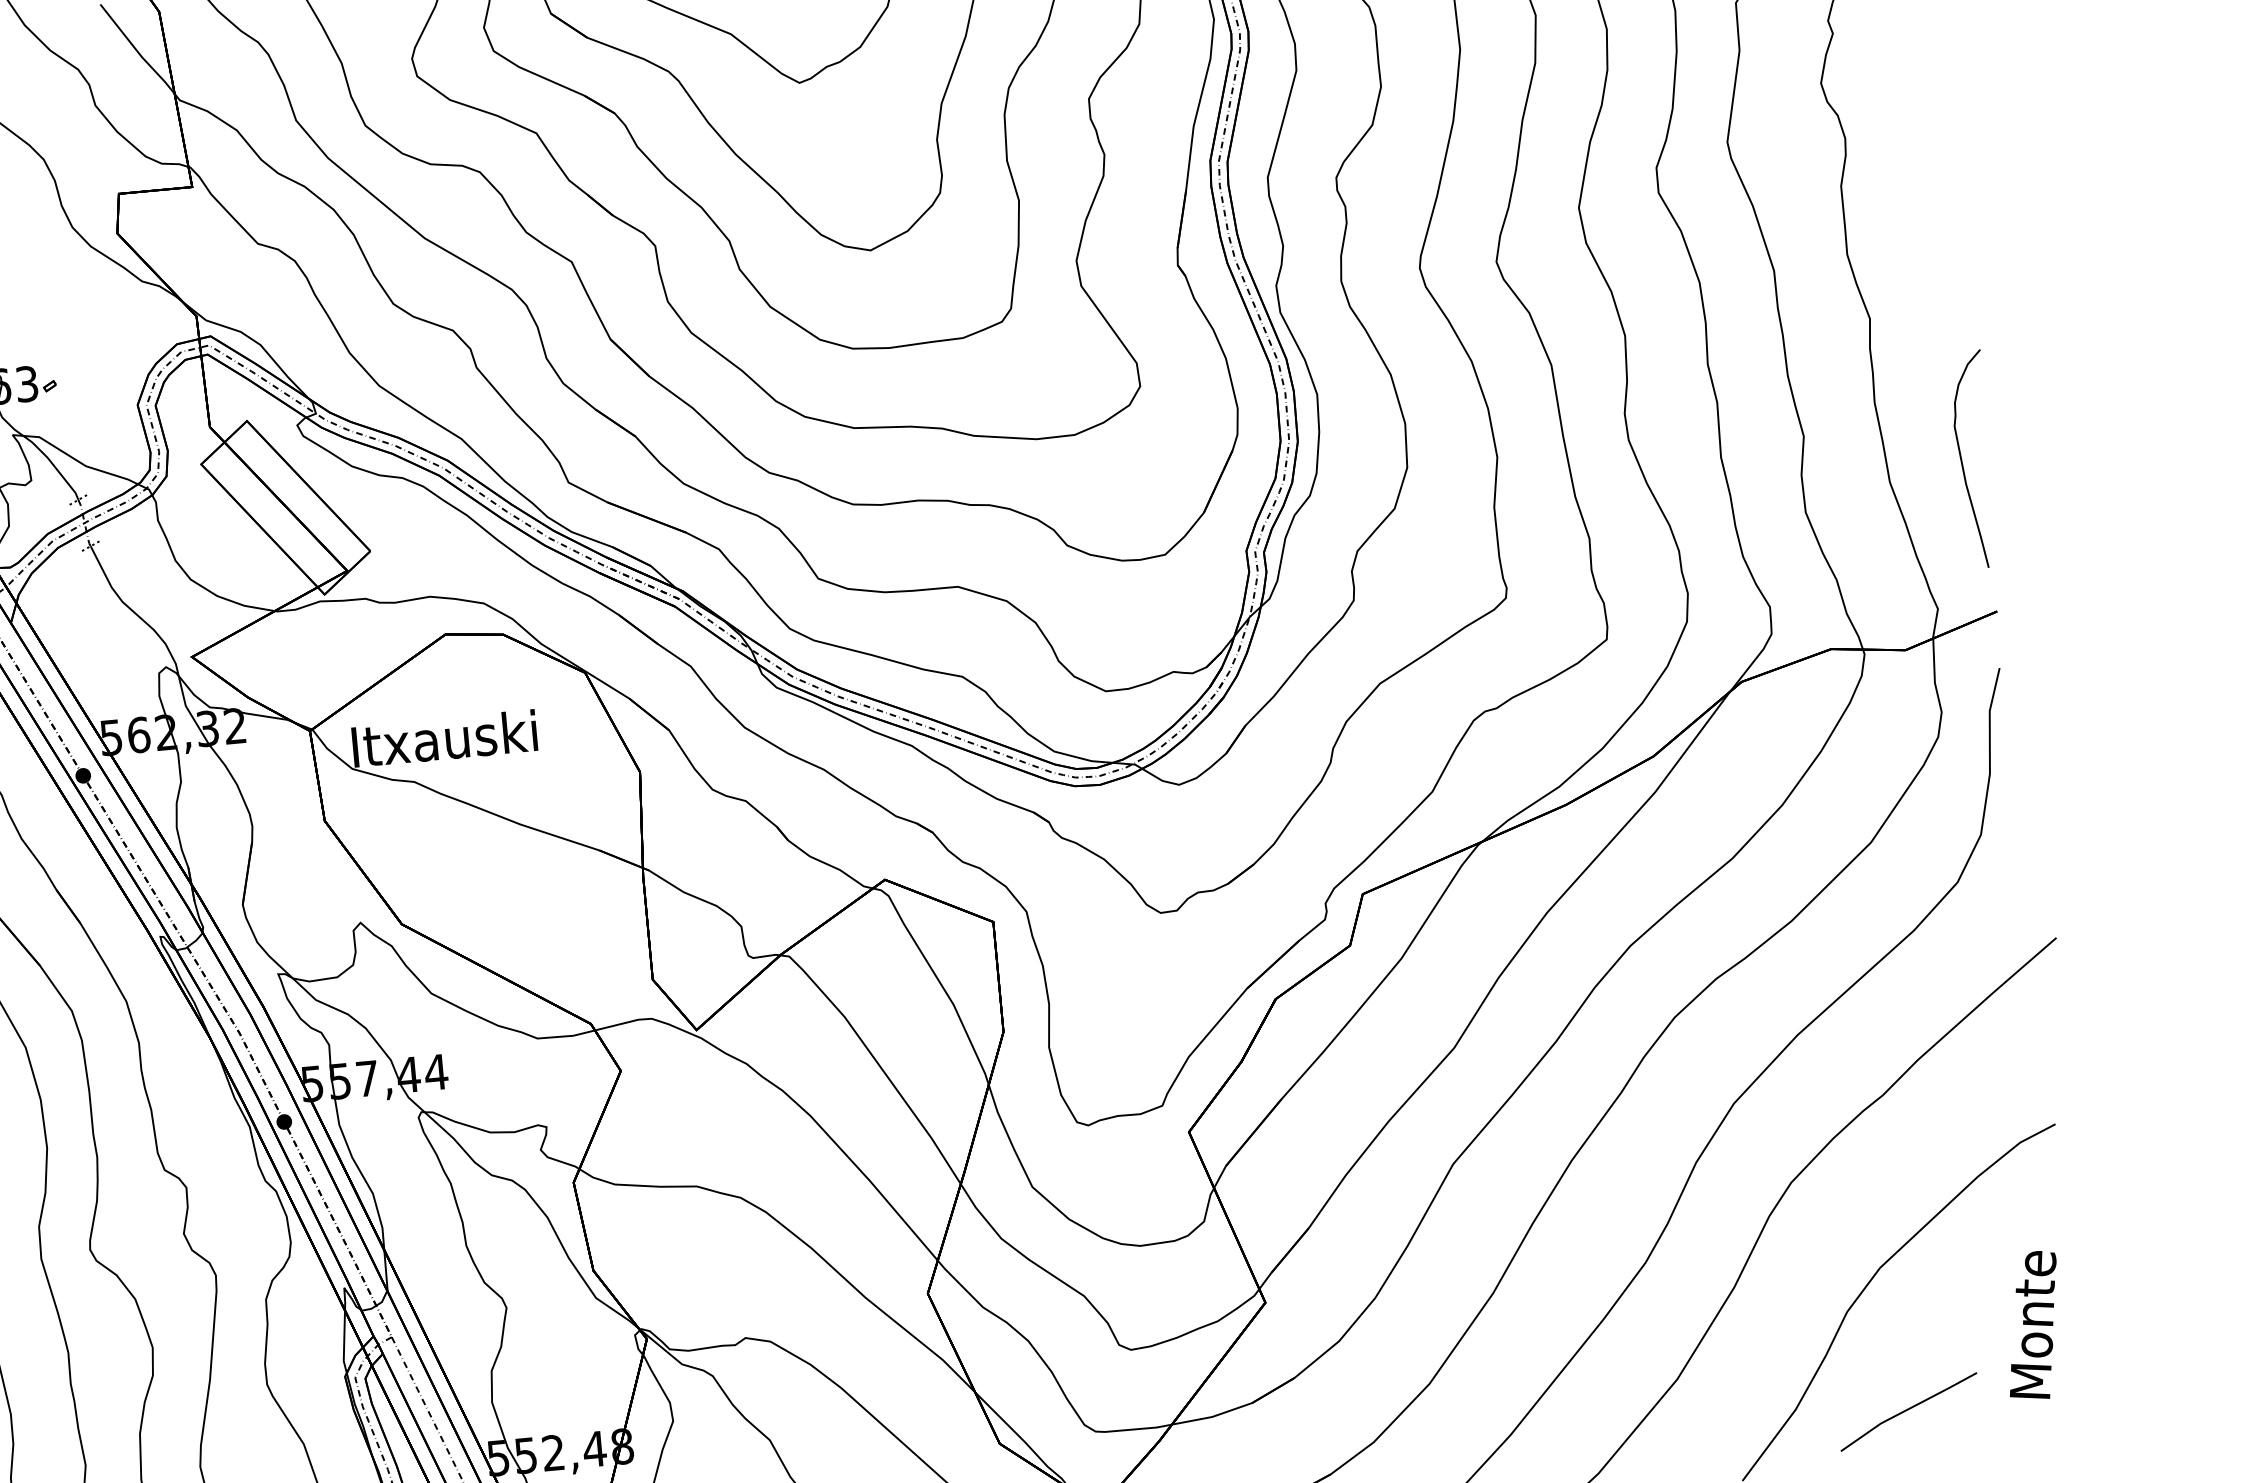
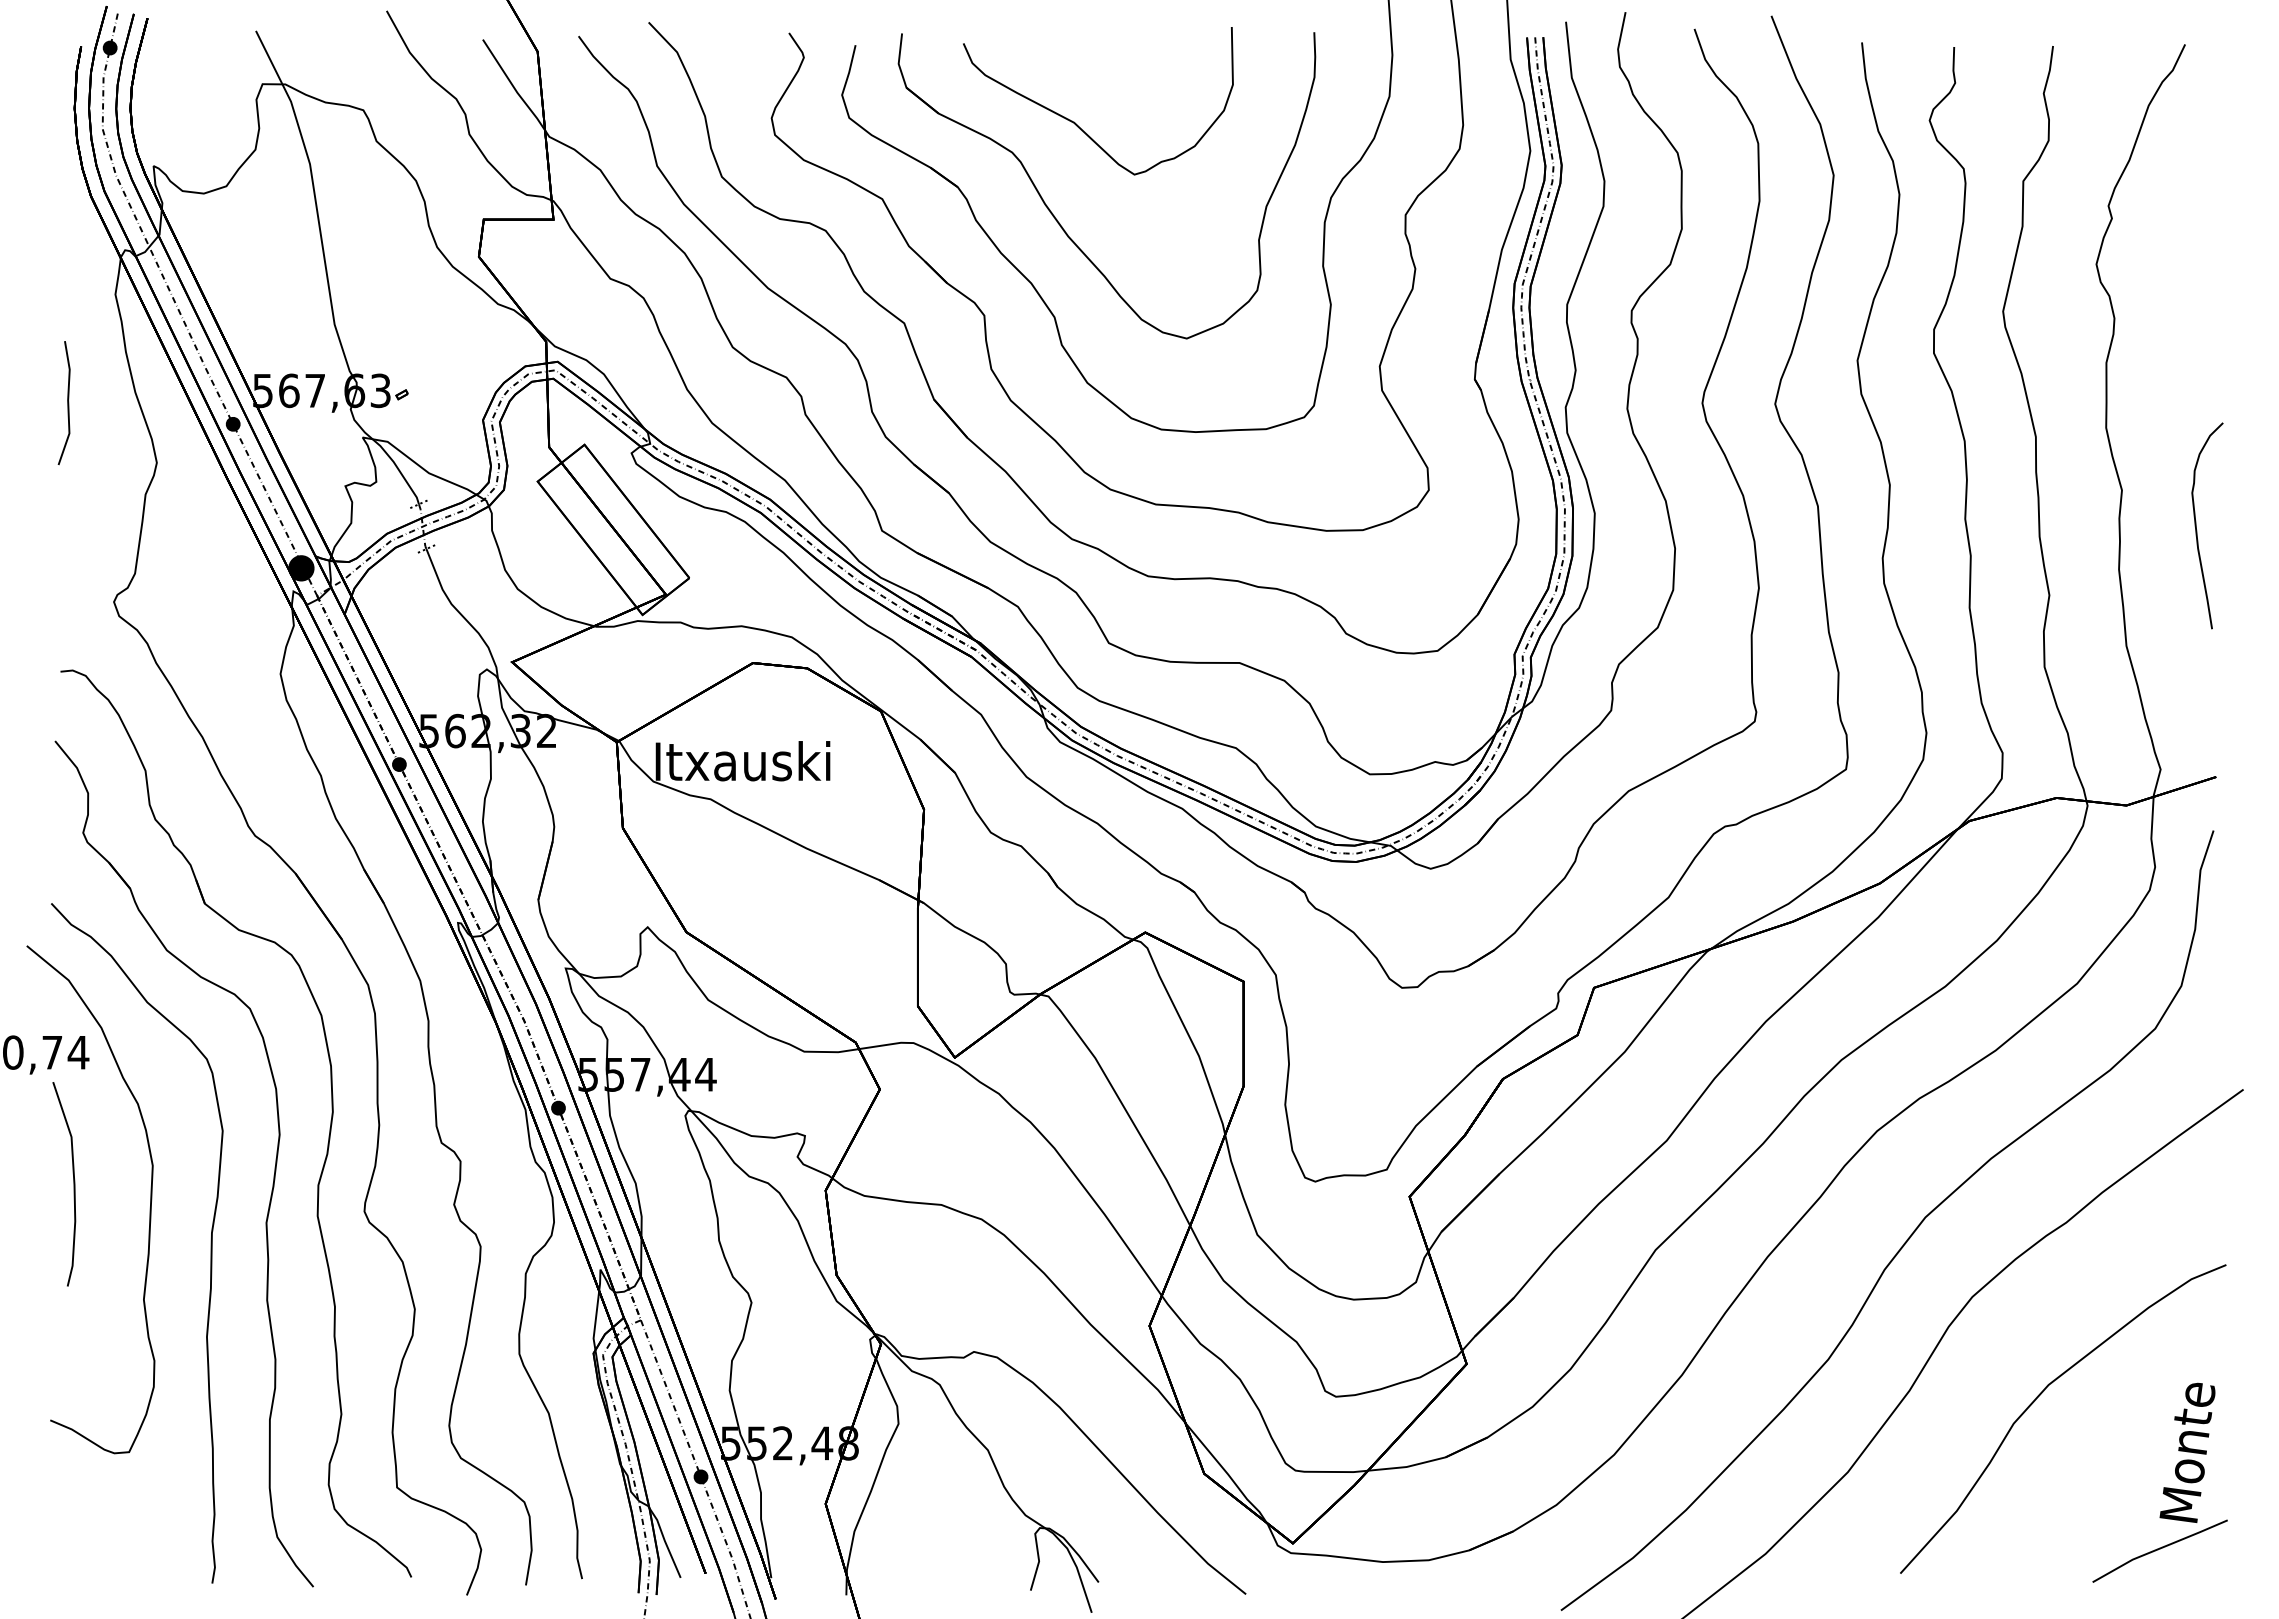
curve: (1962, 460) -> (2196, 525), moved
line: (1908, 1410) -> (2159, 1549), moved

